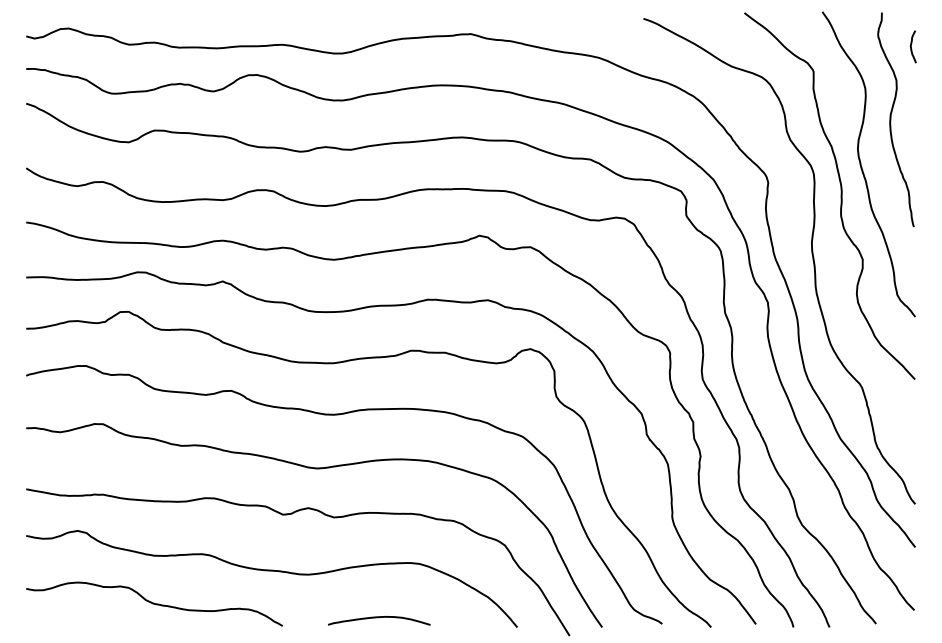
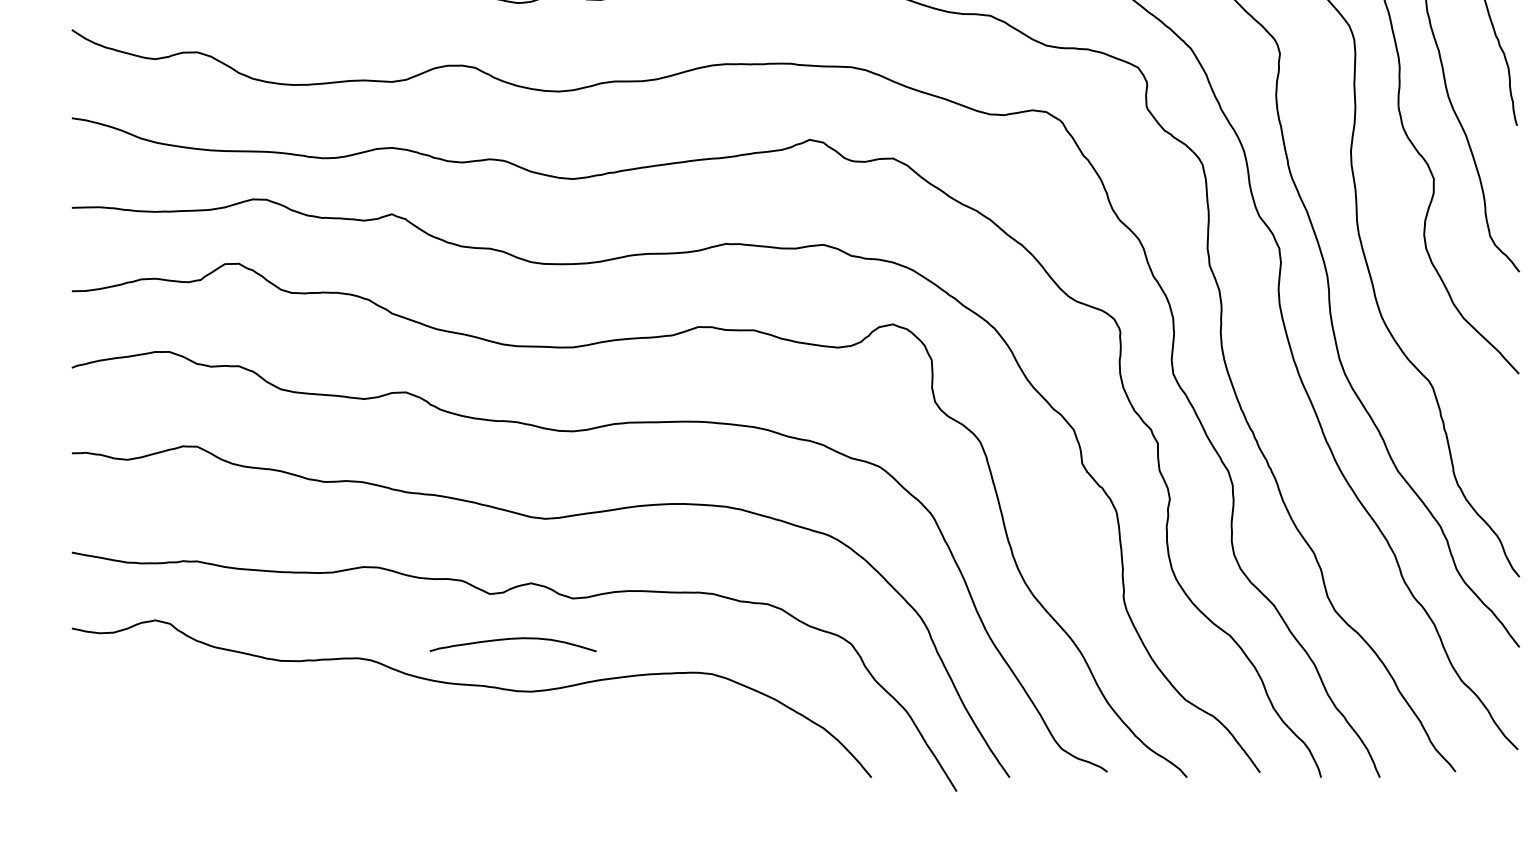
curve: (154, 603) -> (280, 738), removed
curve: (378, 618) -> (511, 640), moved

